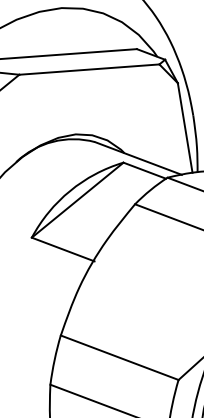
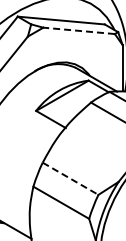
line: (90, 68) -> (79, 30), solid -> dashed
line: (121, 358) -> (71, 179), solid -> dashed

